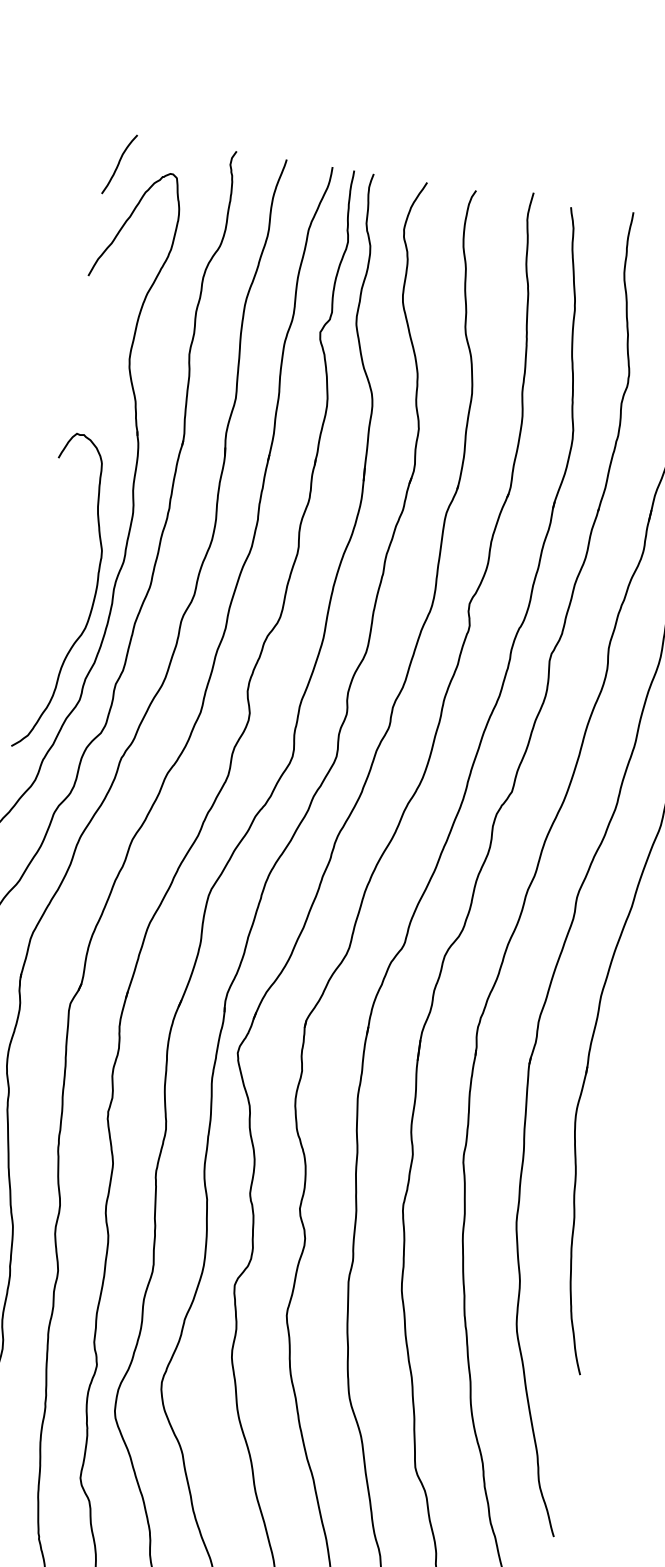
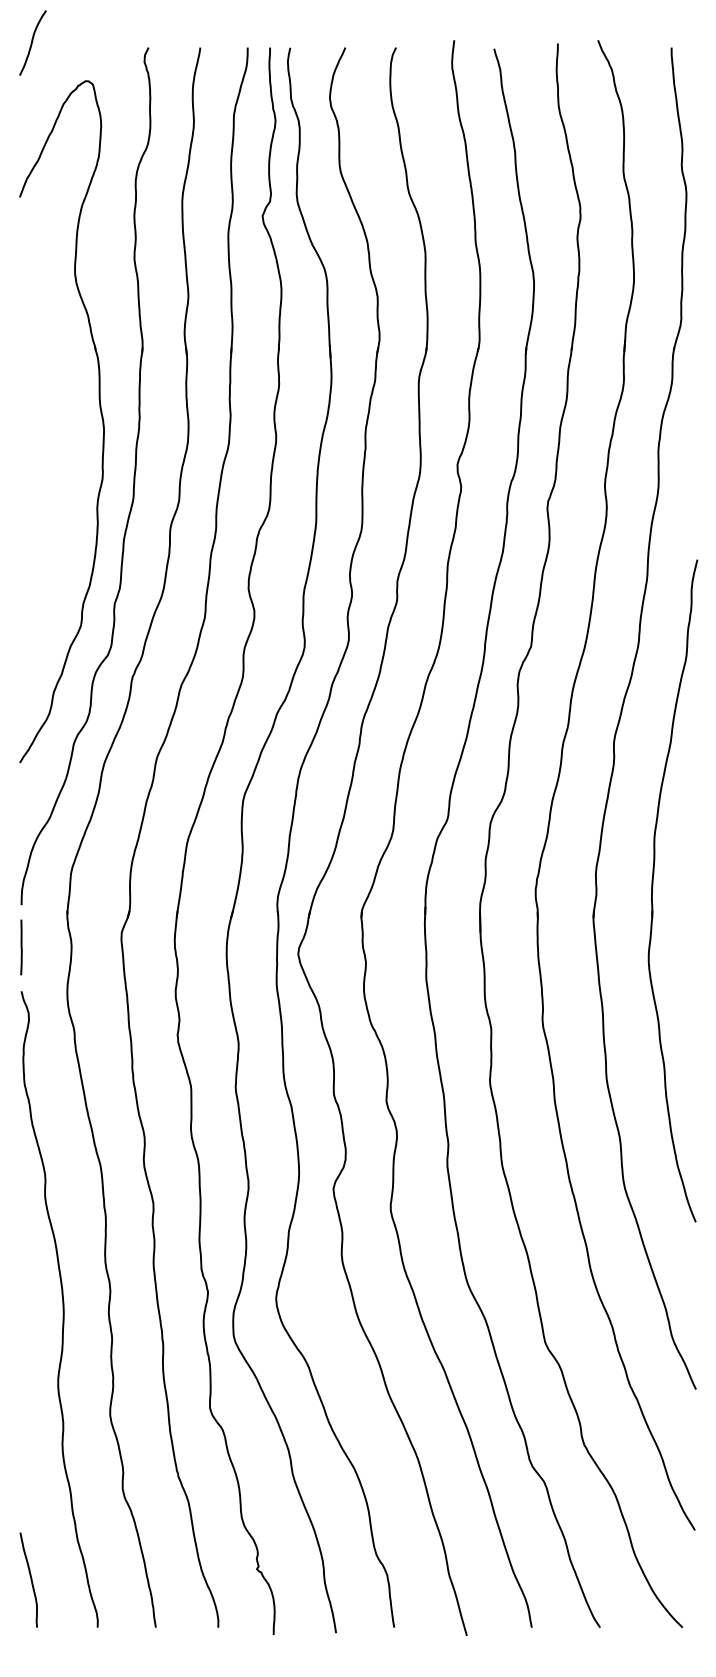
curve: (119, 163) -> (32, 42), moved
curve: (91, 603) -> (77, 526), removed

